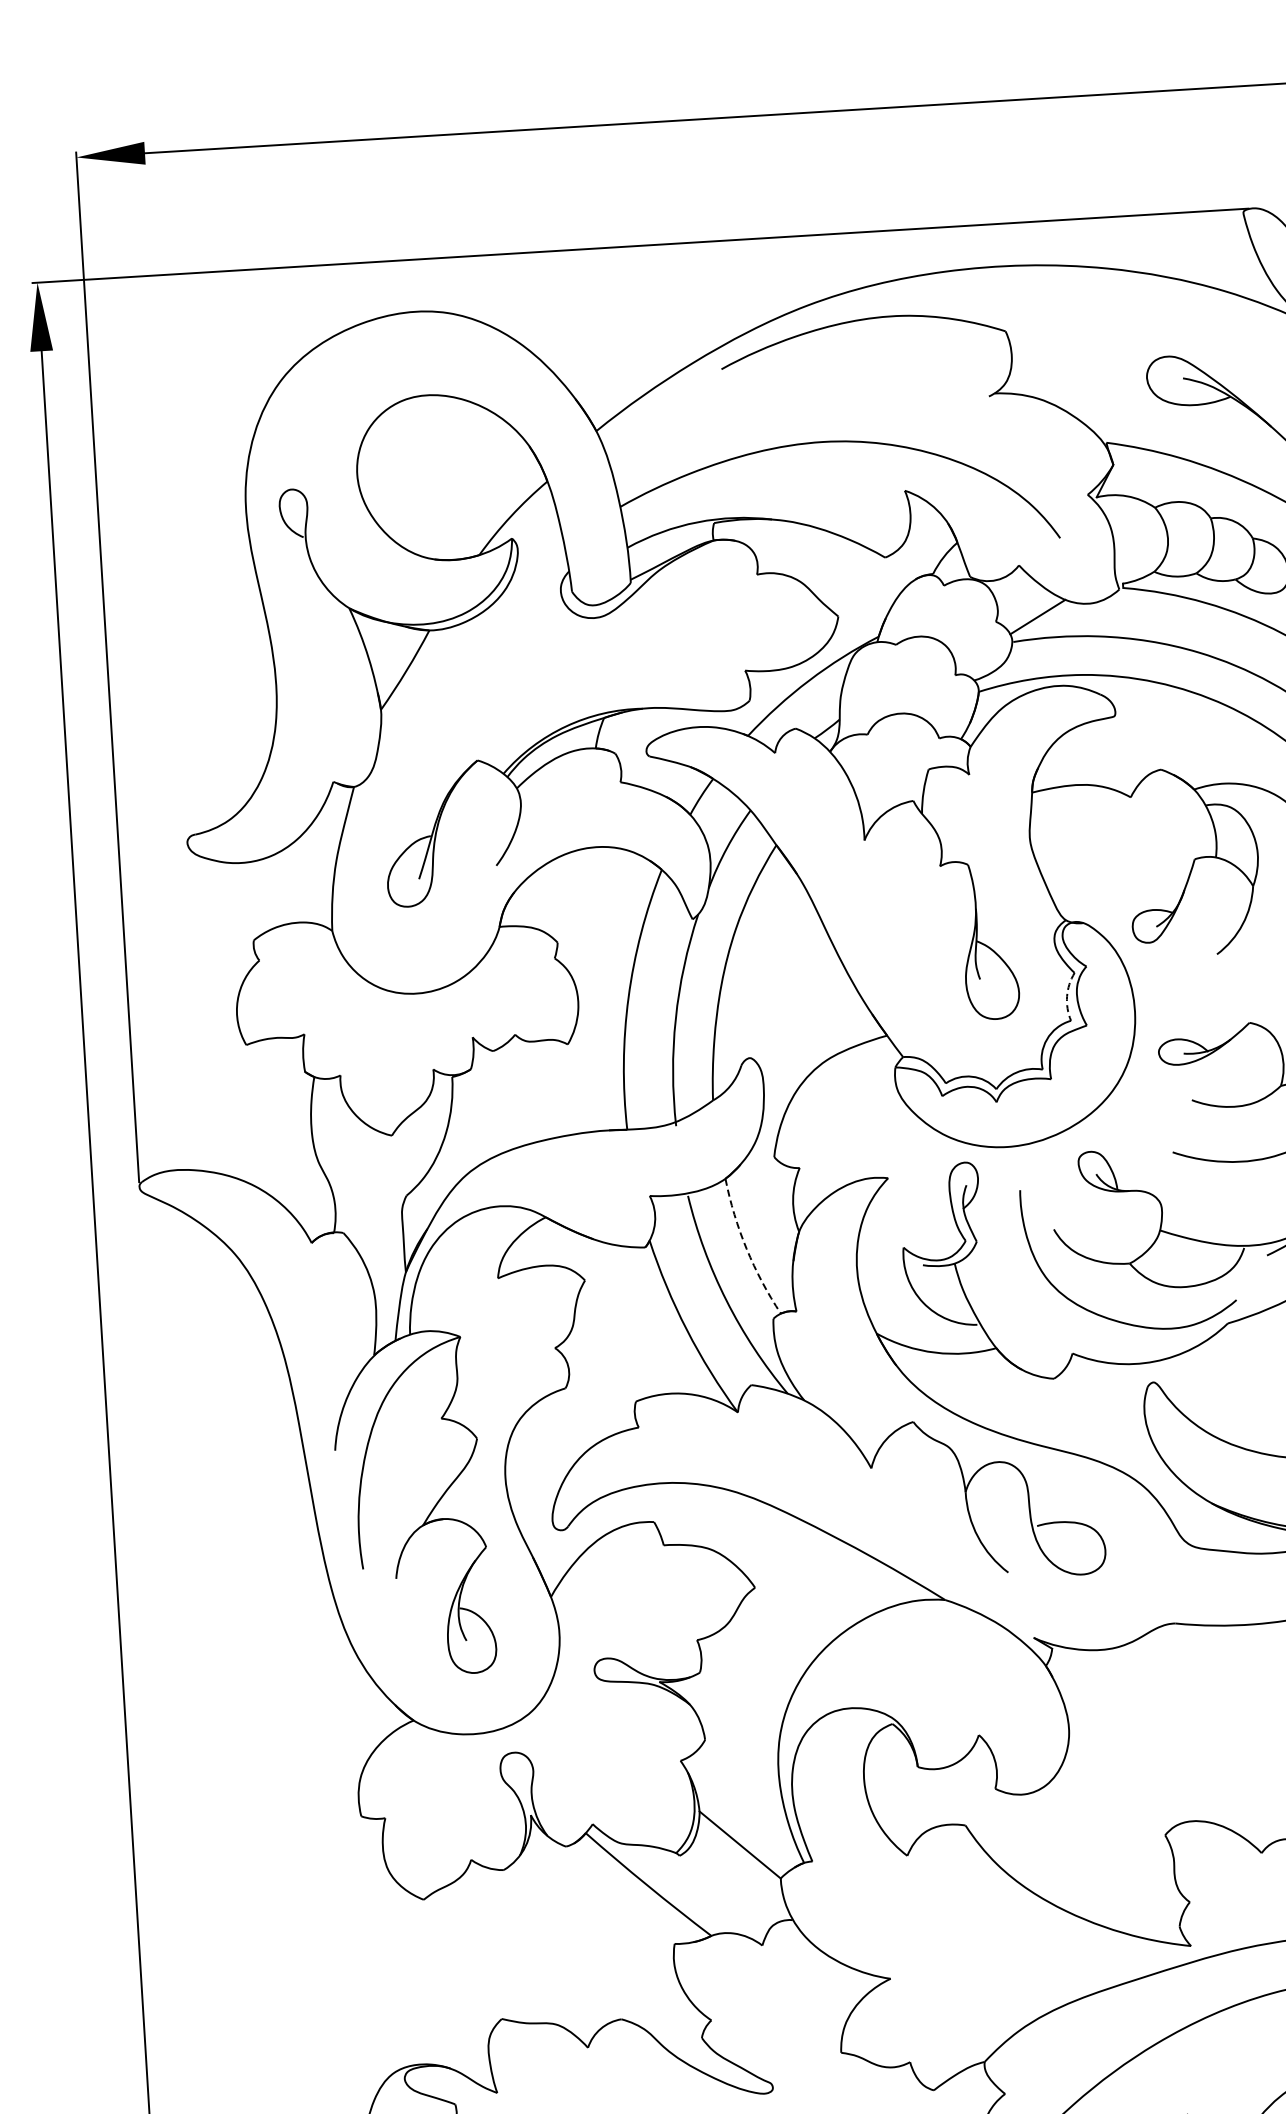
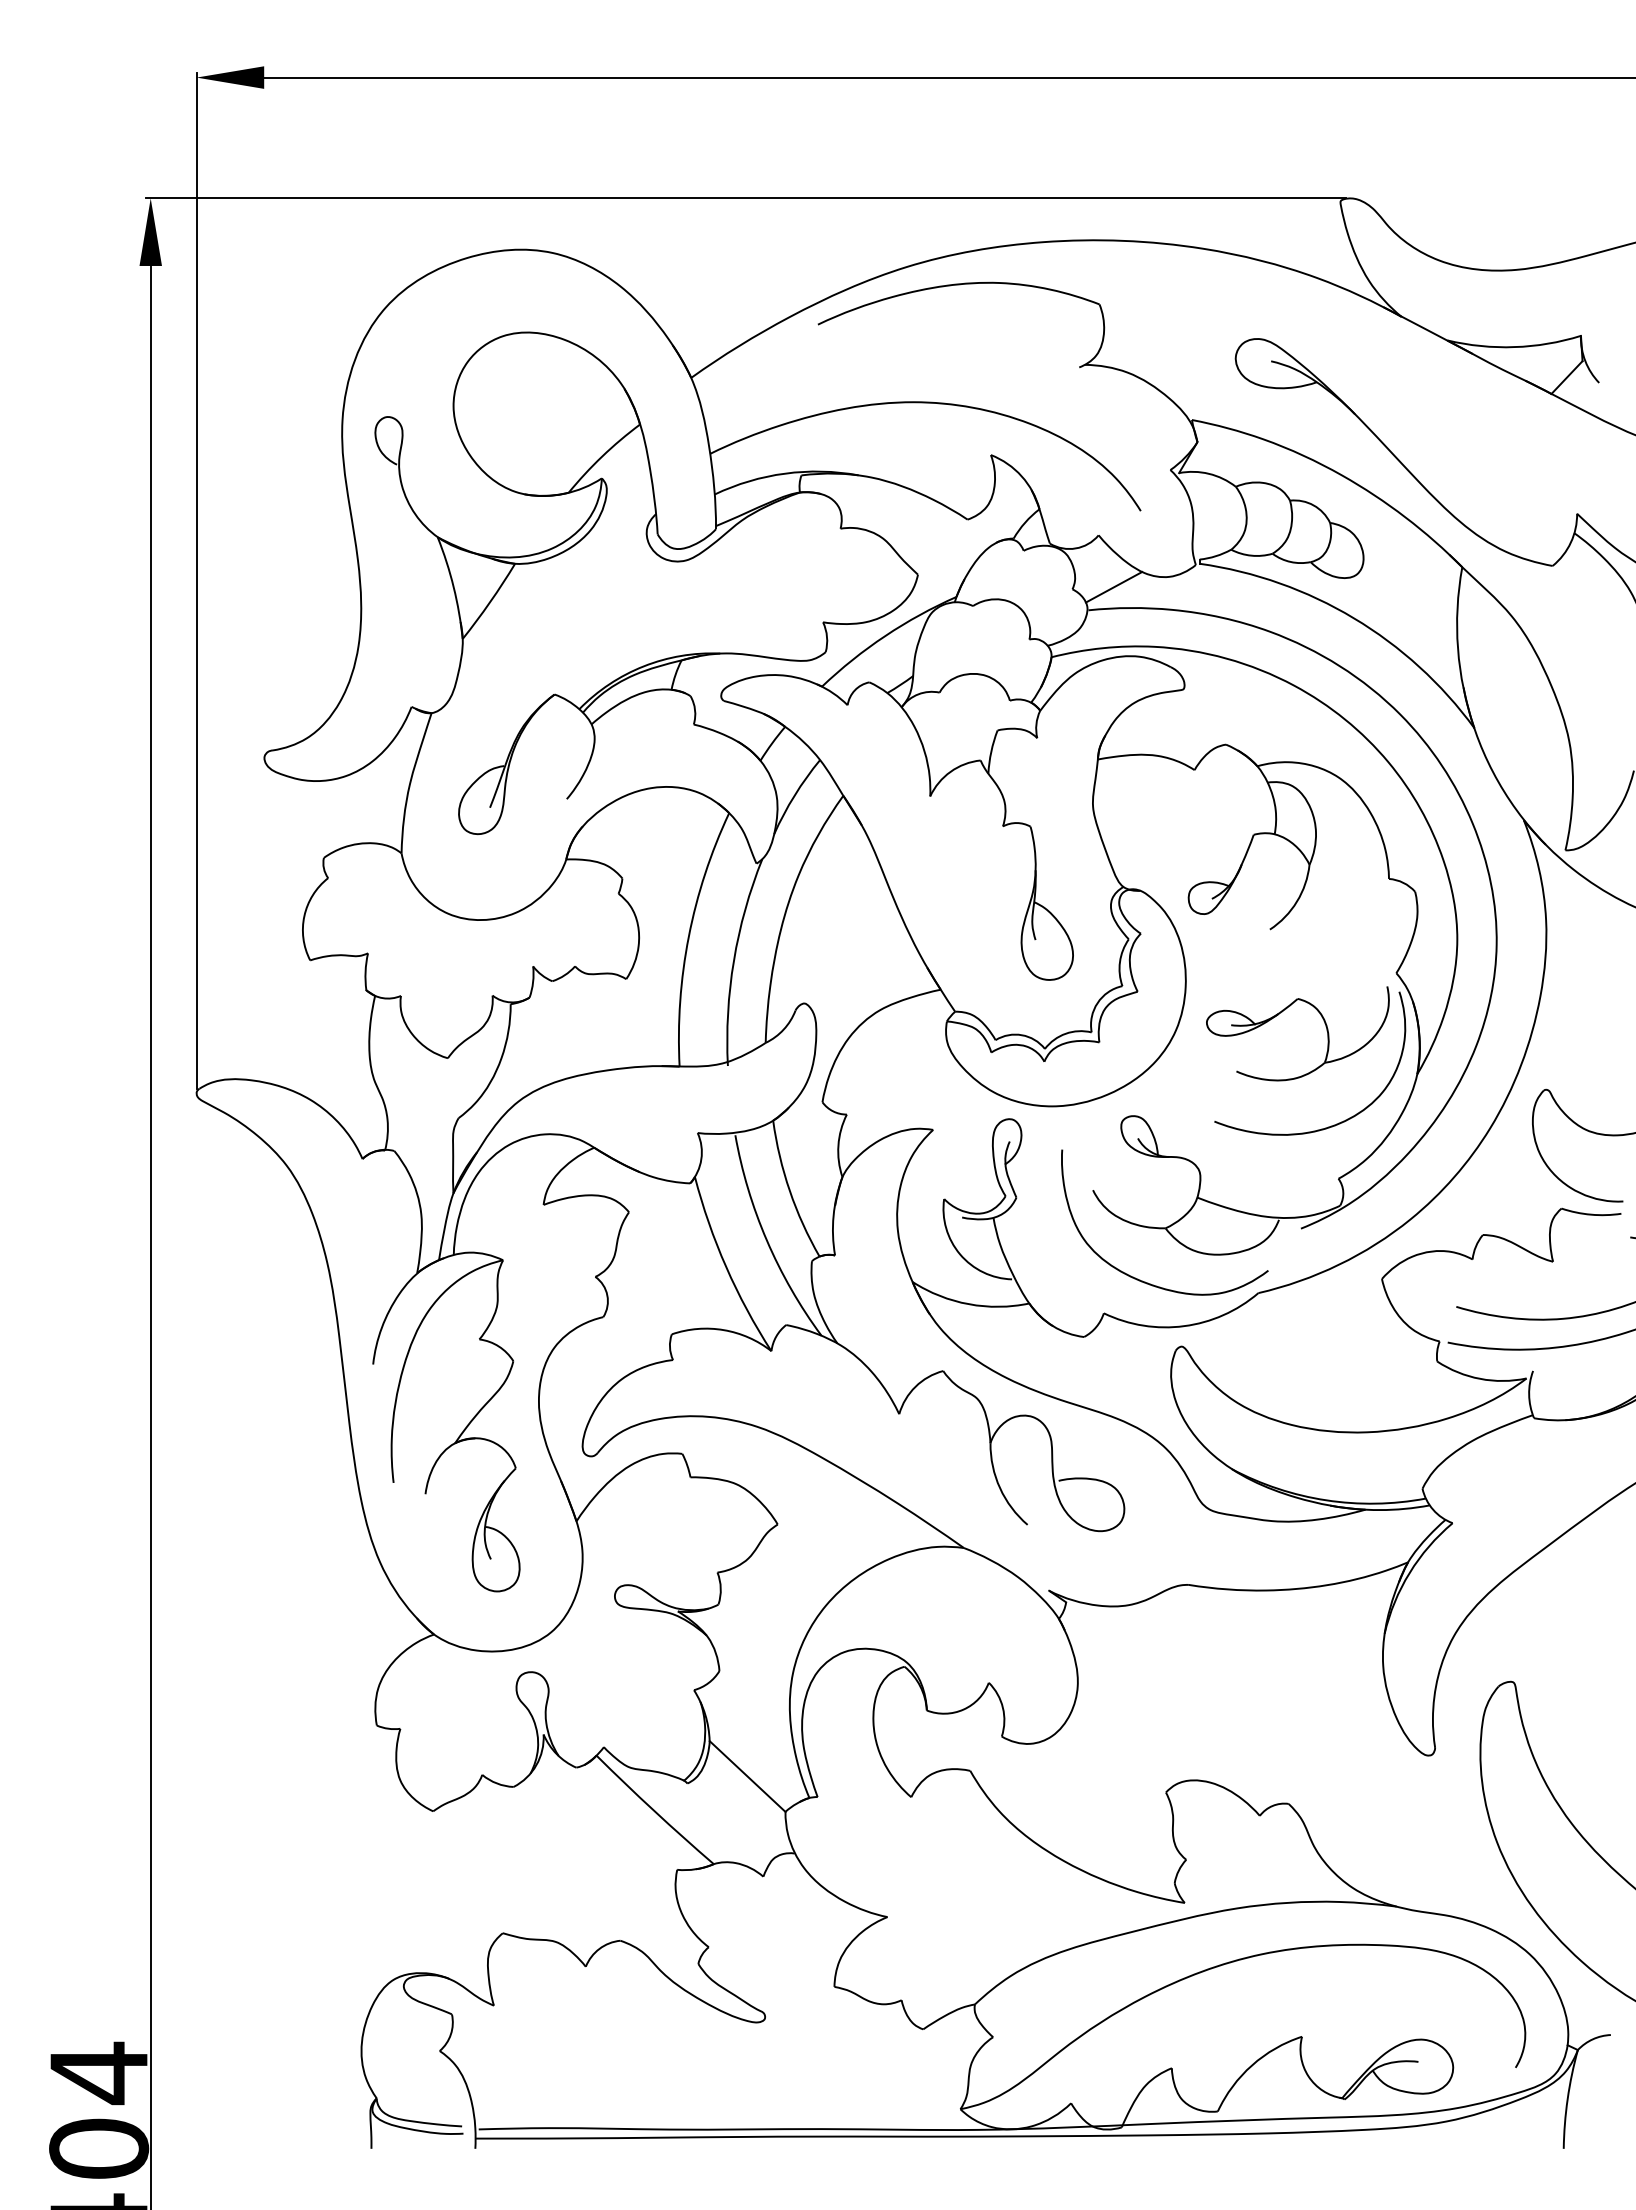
arc: (1066, 996) -> (1119, 961), dashed -> solid
arc: (746, 1248) -> (789, 1190), dashed -> solid

